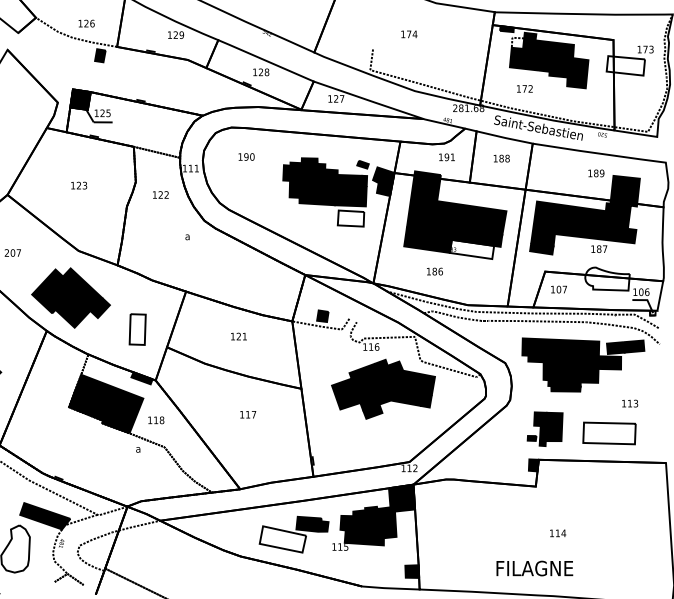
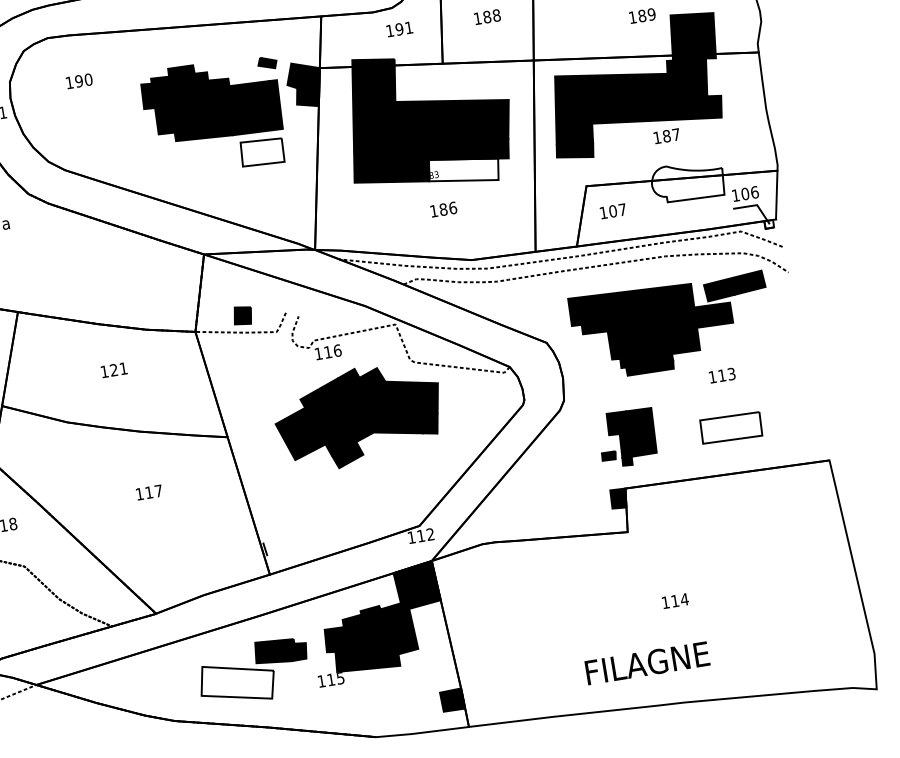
text: (434, 271) -> (443, 209), moved
text: (630, 403) -> (722, 375), moved
part: (608, 433) -> (729, 428), size x0.71

